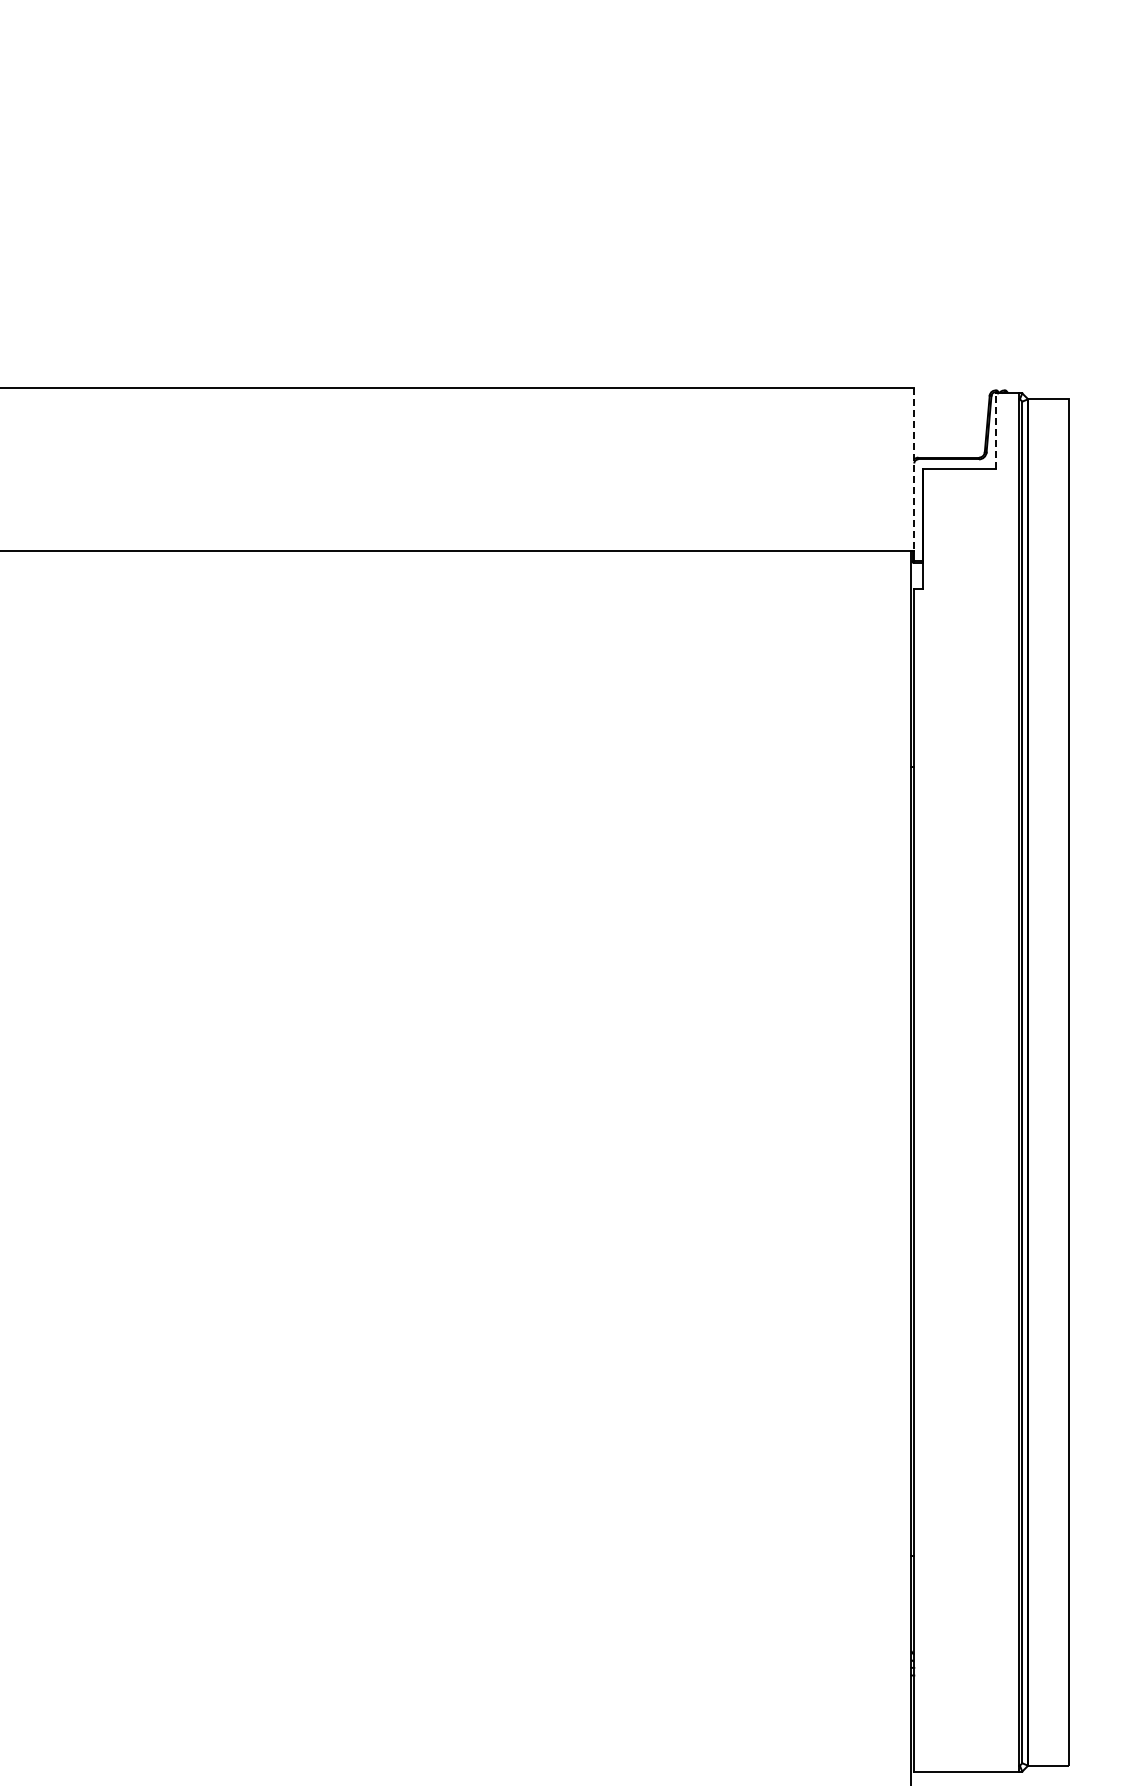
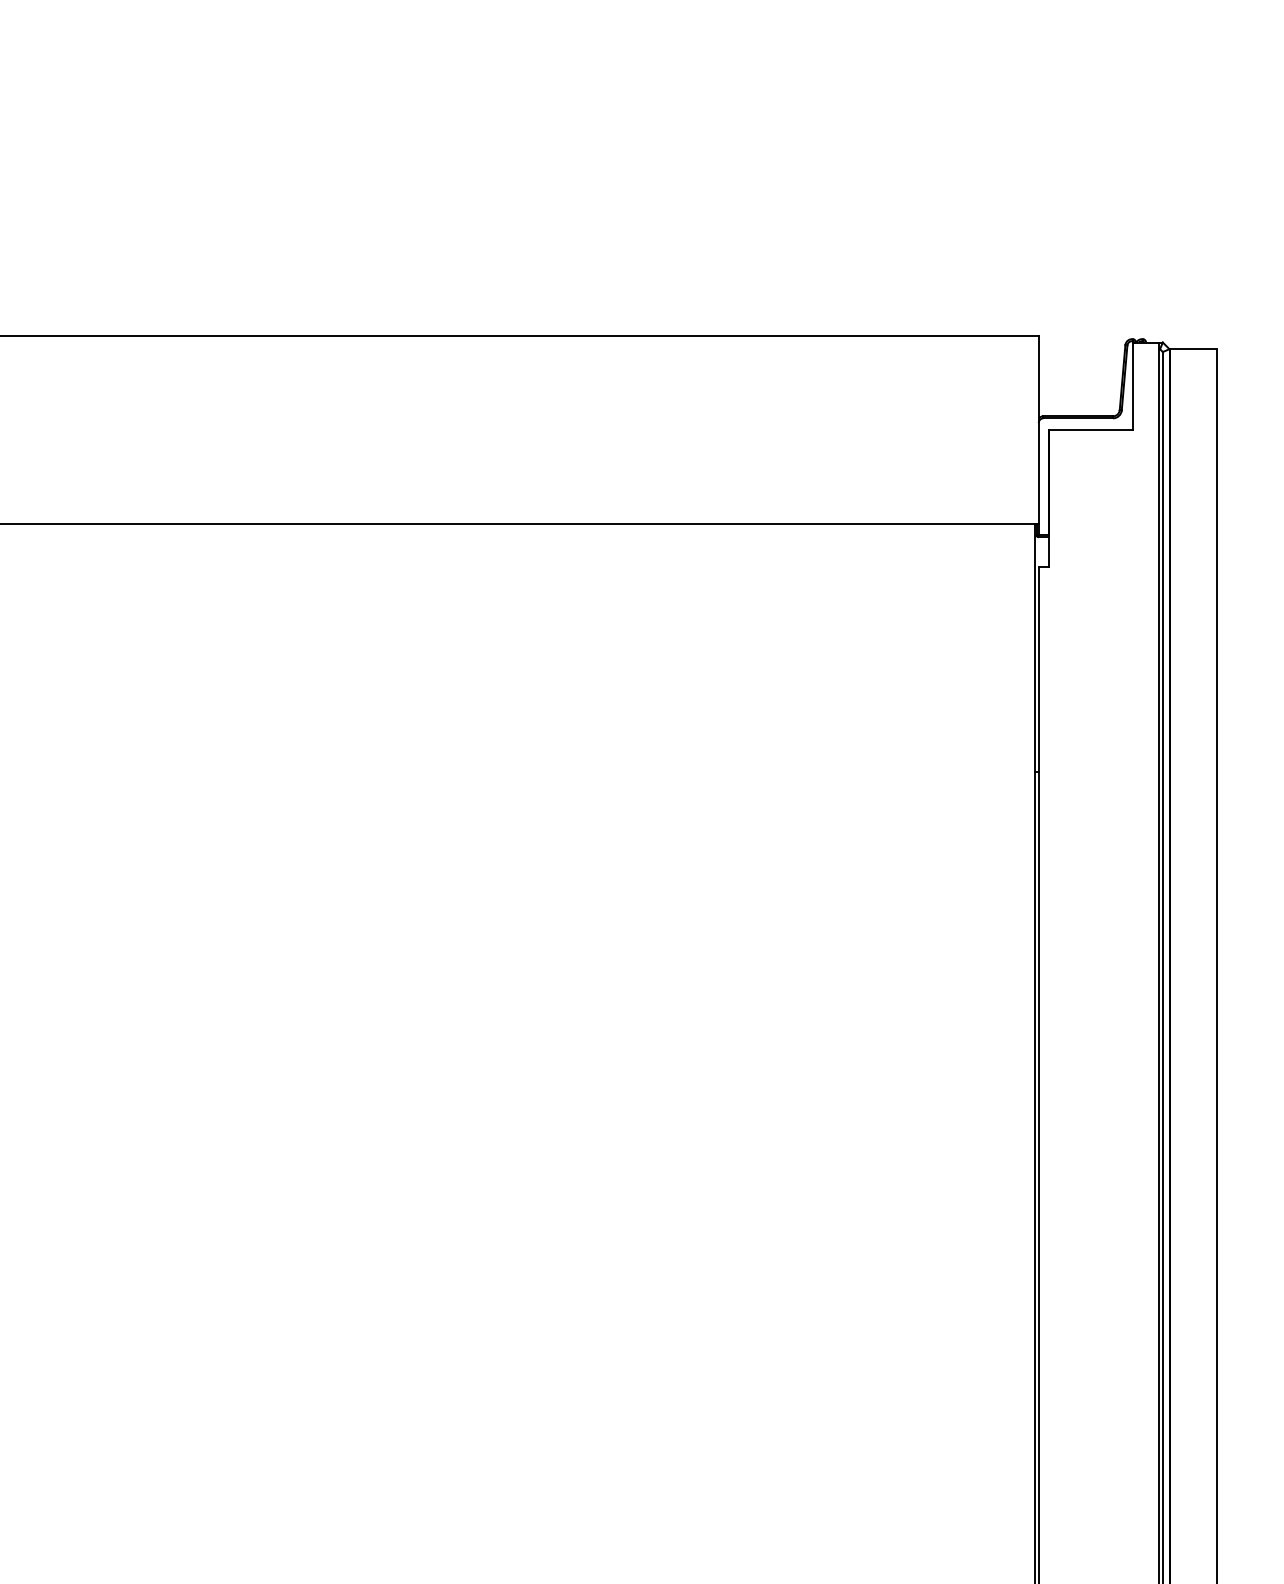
line: (996, 431) -> (1133, 386), dashed -> solid
line: (914, 469) -> (1039, 429), dashed -> solid

